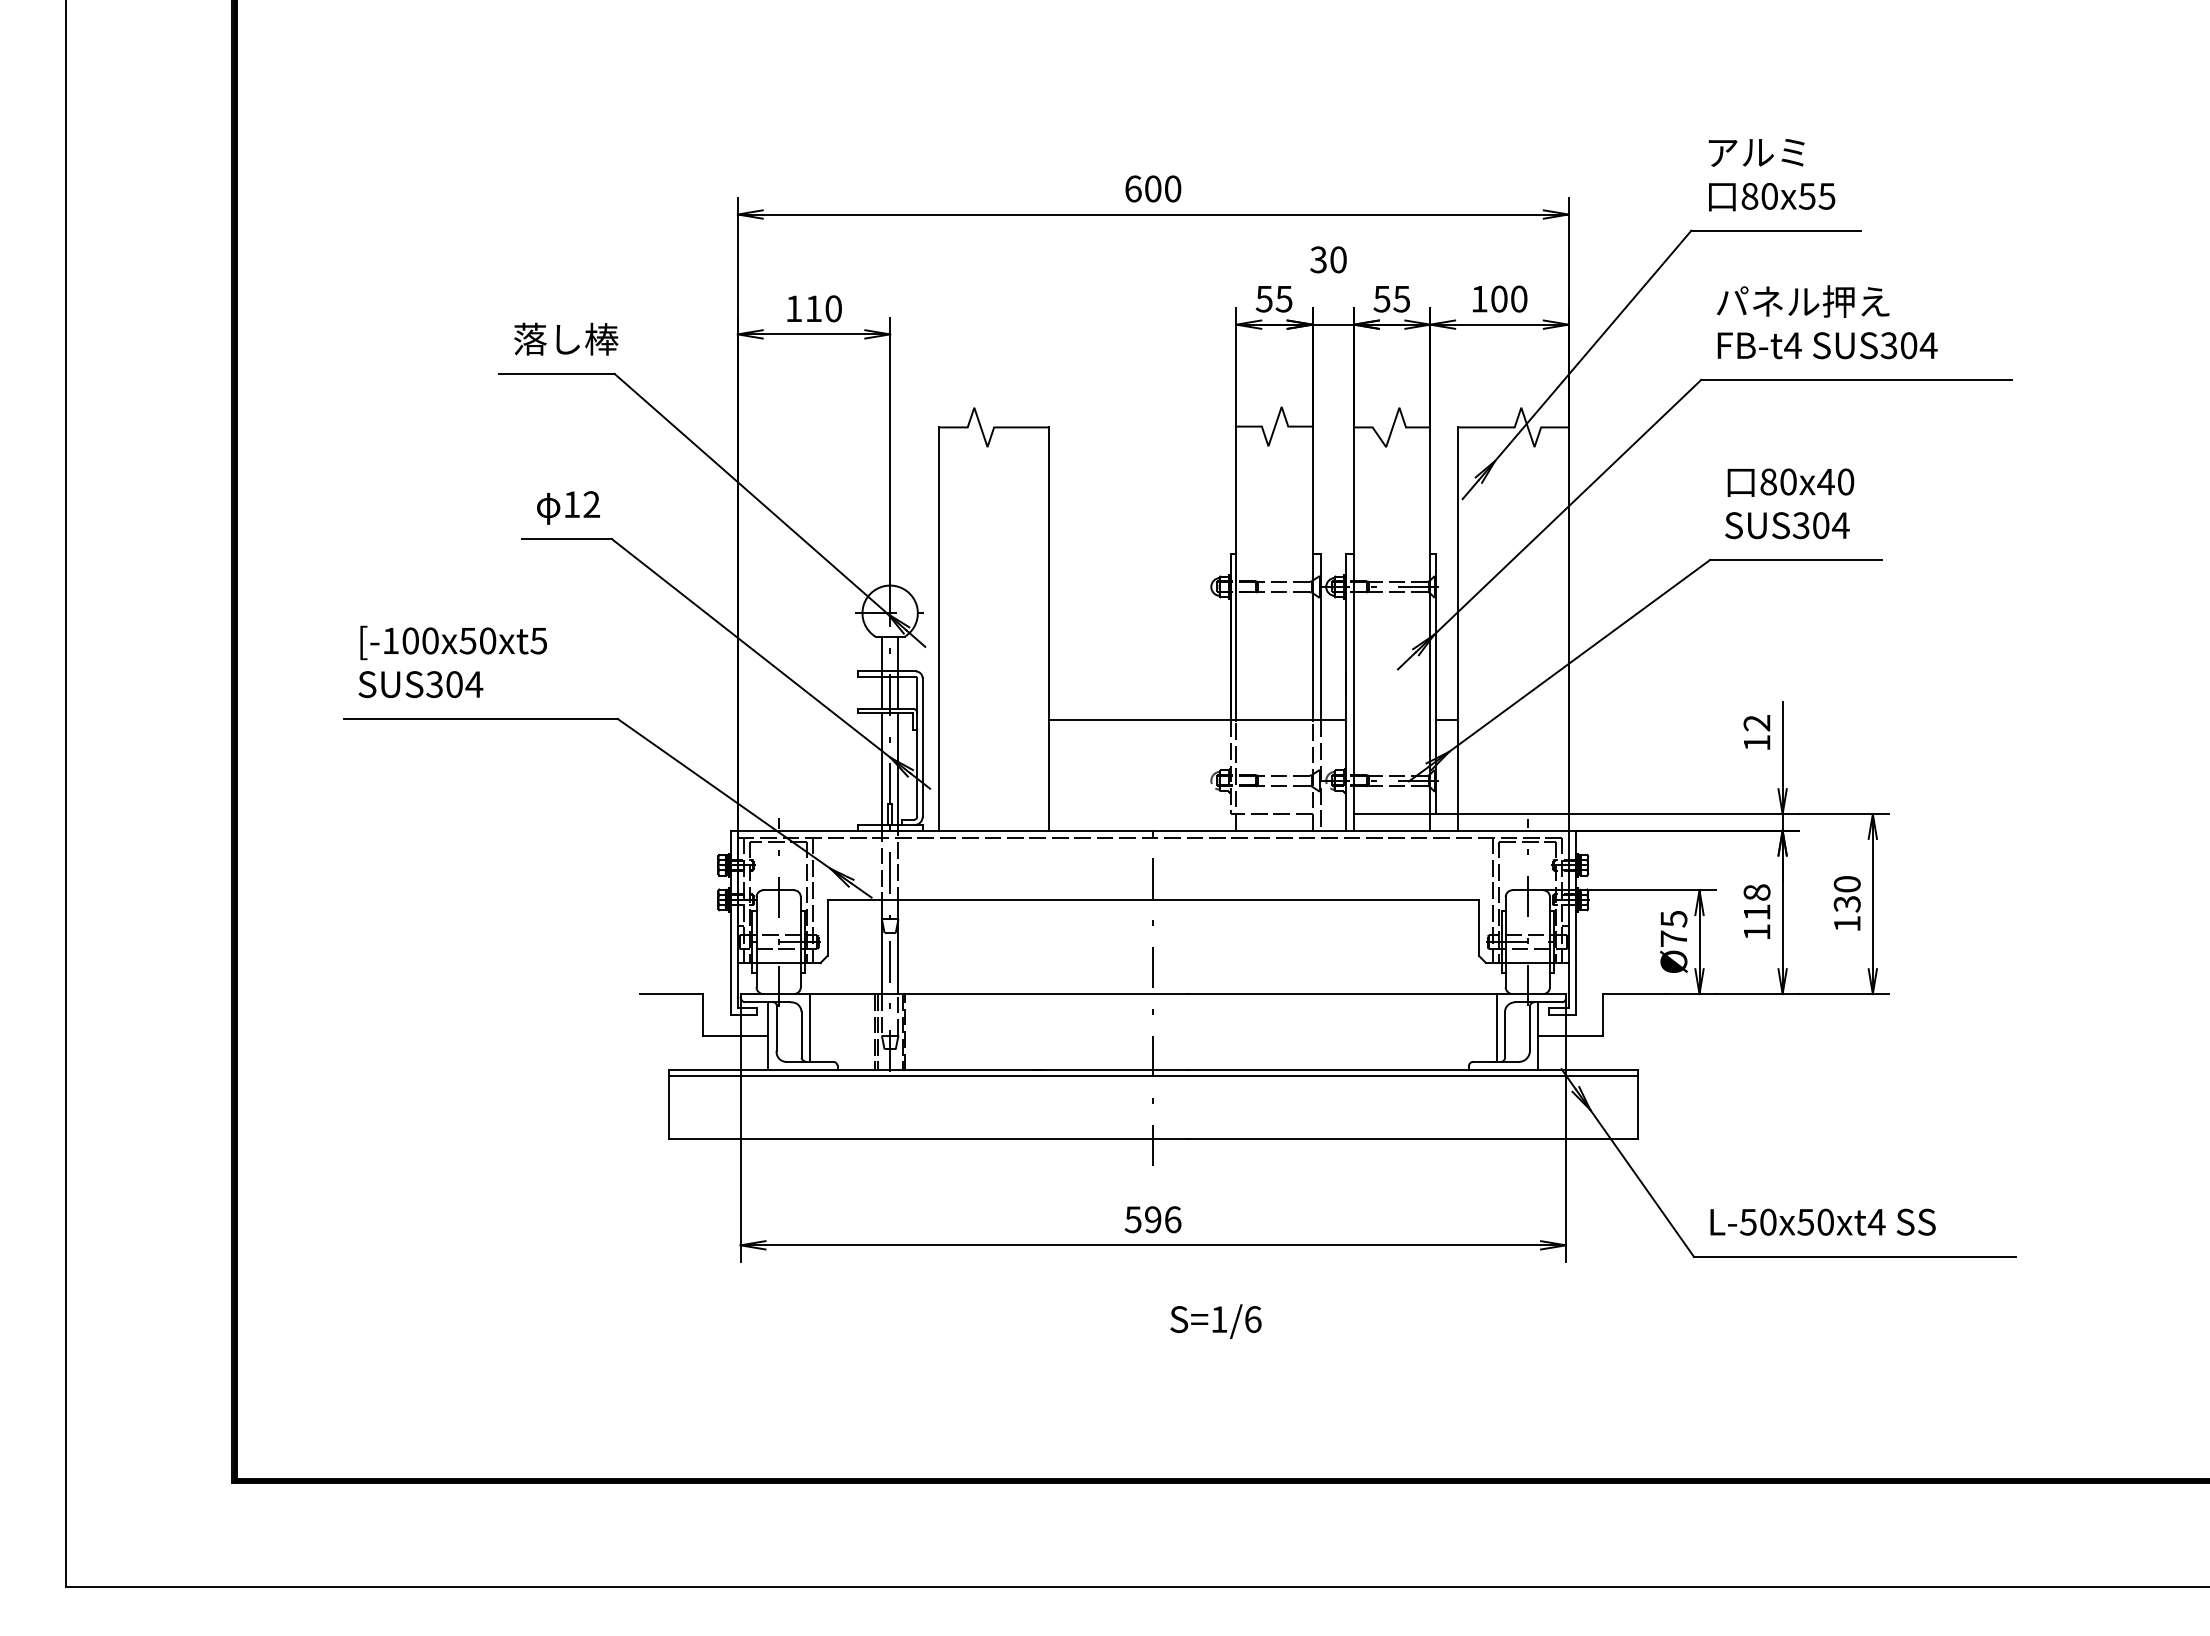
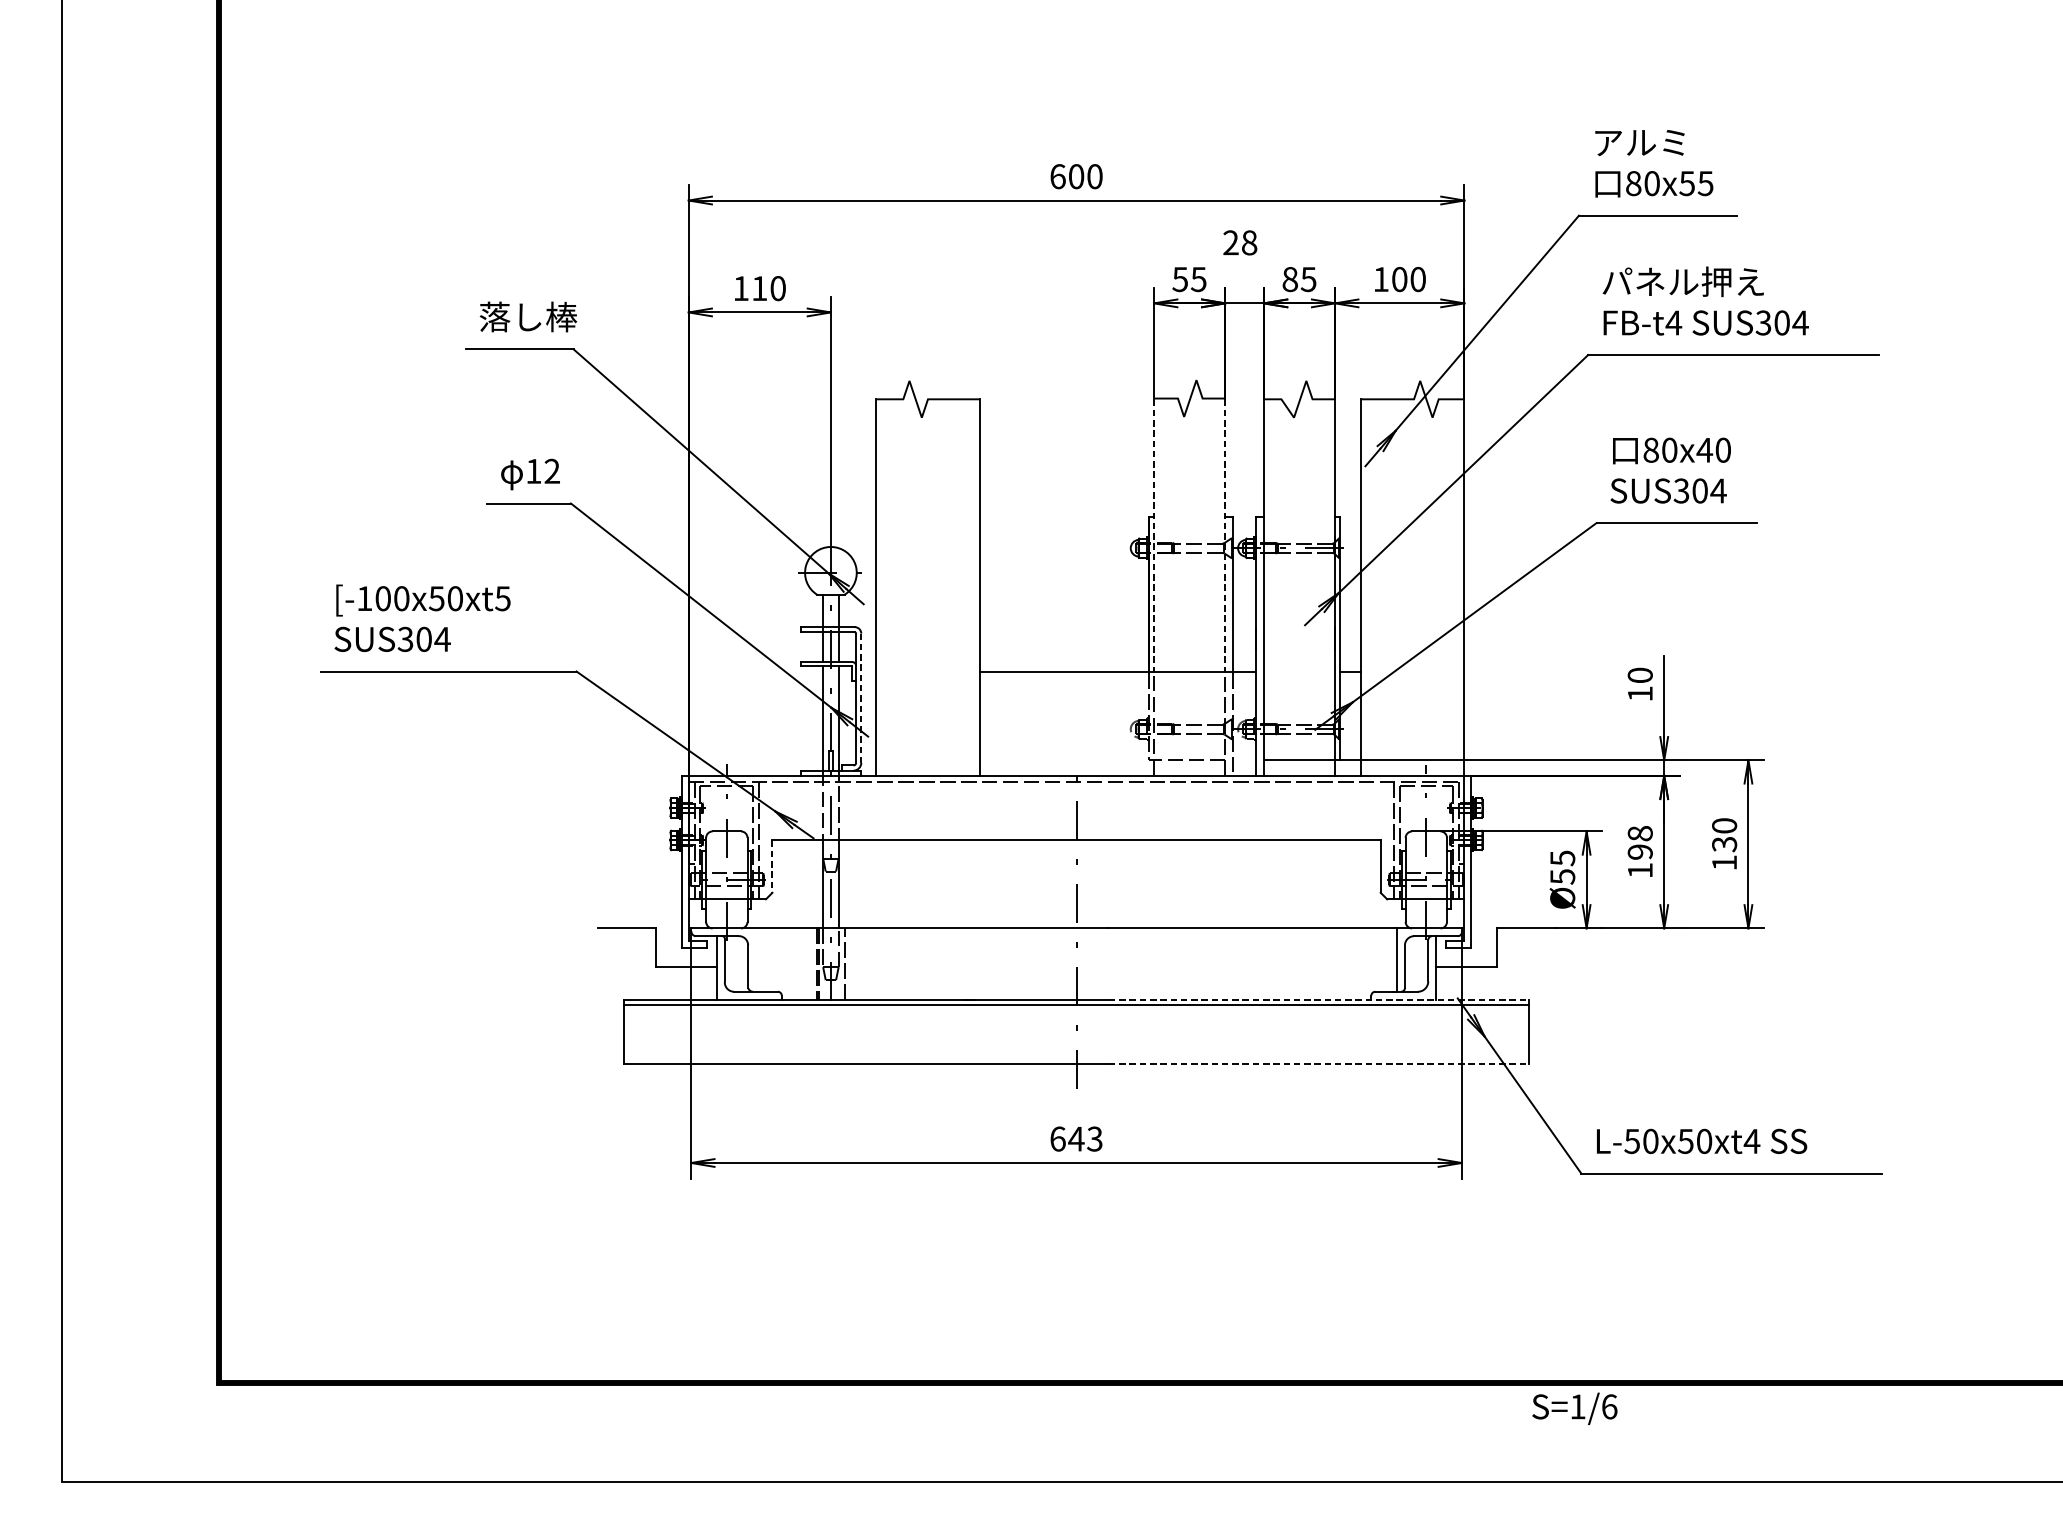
text: (1328, 259) -> (1240, 242), 30 -> 28
text: (1381, 298) -> (1289, 278), 55 -> 85
line: (1236, 573) -> (1154, 535), solid -> dashed
line: (1312, 573) -> (1225, 535), solid -> dashed
text: (1756, 723) -> (1639, 675), 12 -> 10
line: (922, 748) -> (861, 699), solid -> dashed
text: (1756, 912) -> (1639, 852), 118 -> 198
line: (827, 928) -> (772, 867), solid -> dashed
text: (1673, 938) -> (1562, 876), Ø75 -> Ø55
line: (809, 1027) -> (755, 959), removed
line: (902, 1032) -> (842, 964), removed
line: (1413, 1070) -> (1319, 999), solid -> dashed
line: (1413, 1139) -> (1319, 1064), solid -> dashed
text: (1152, 1219) -> (1075, 1138), 596 -> 643
text: (1215, 1321) -> (1574, 1408), moved

